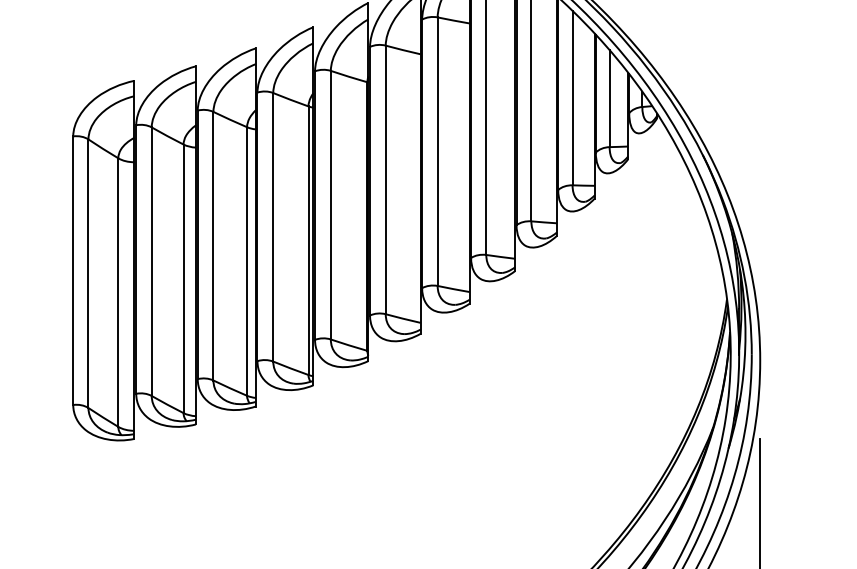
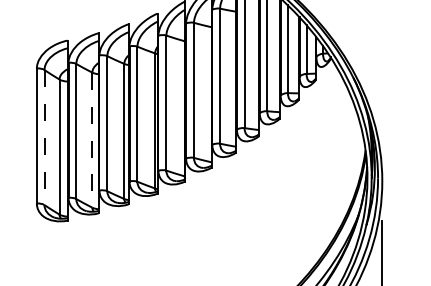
line: (88, 273) -> (44, 137), solid -> dashed
line: (183, 279) -> (92, 140), solid -> dashed

